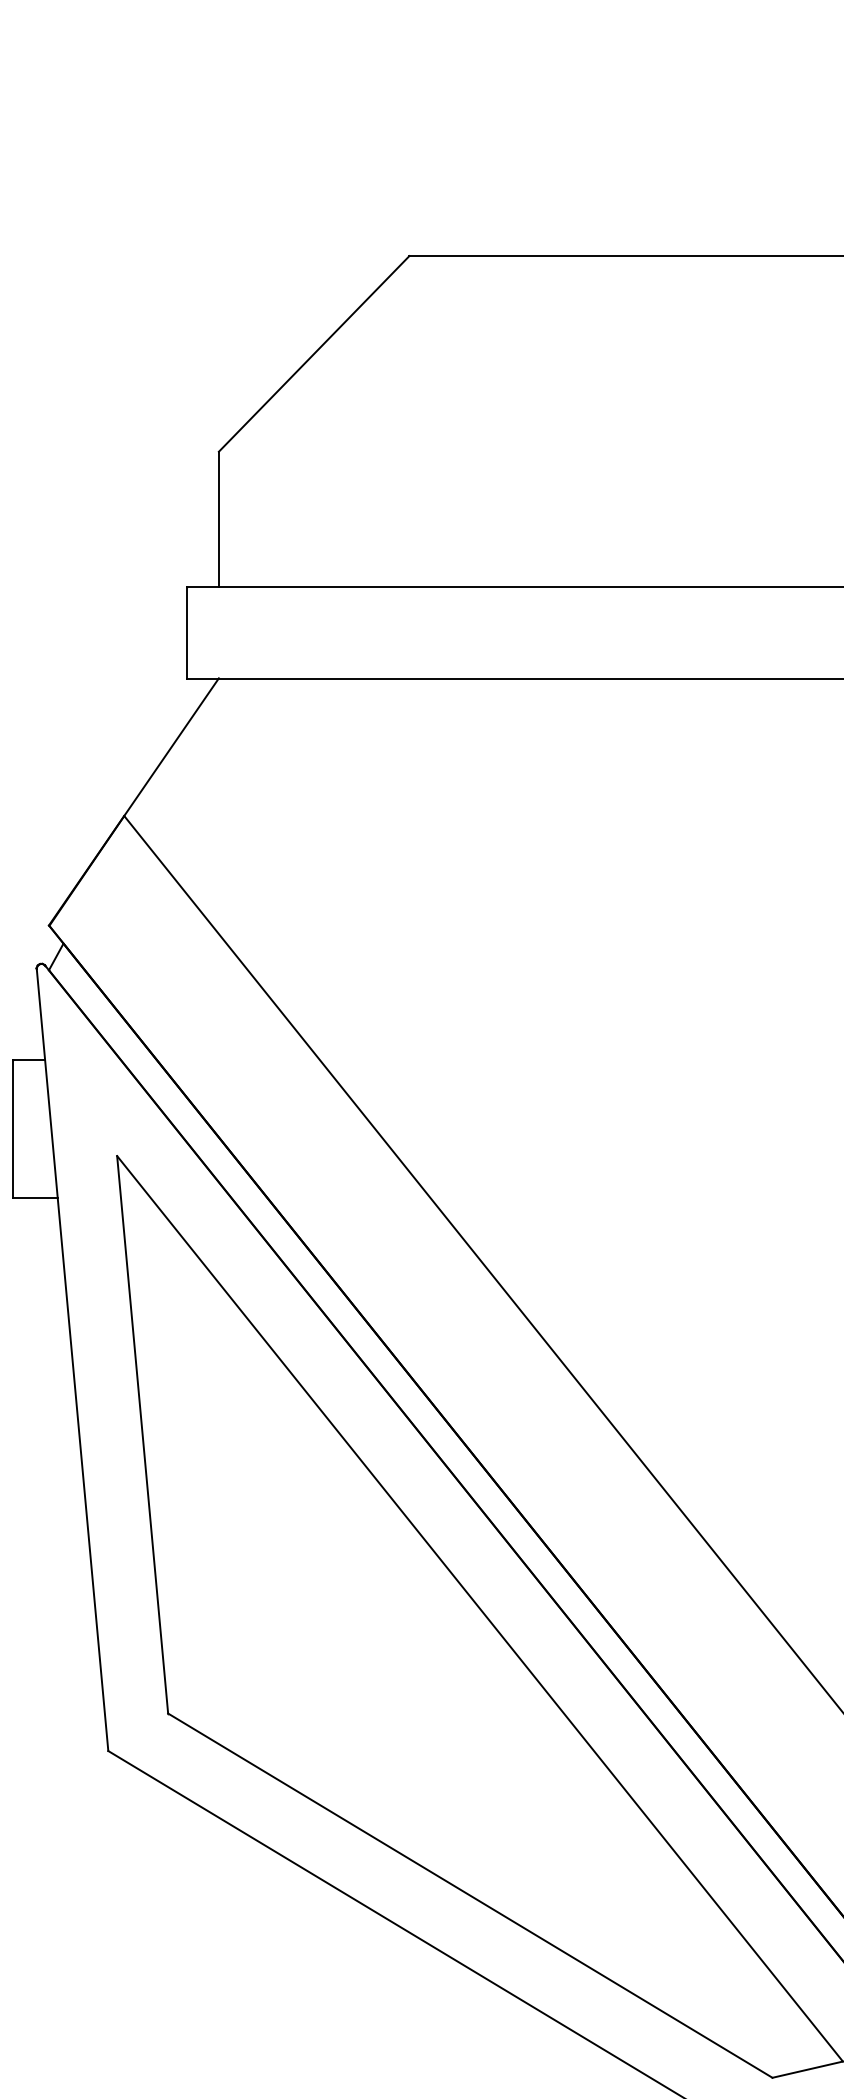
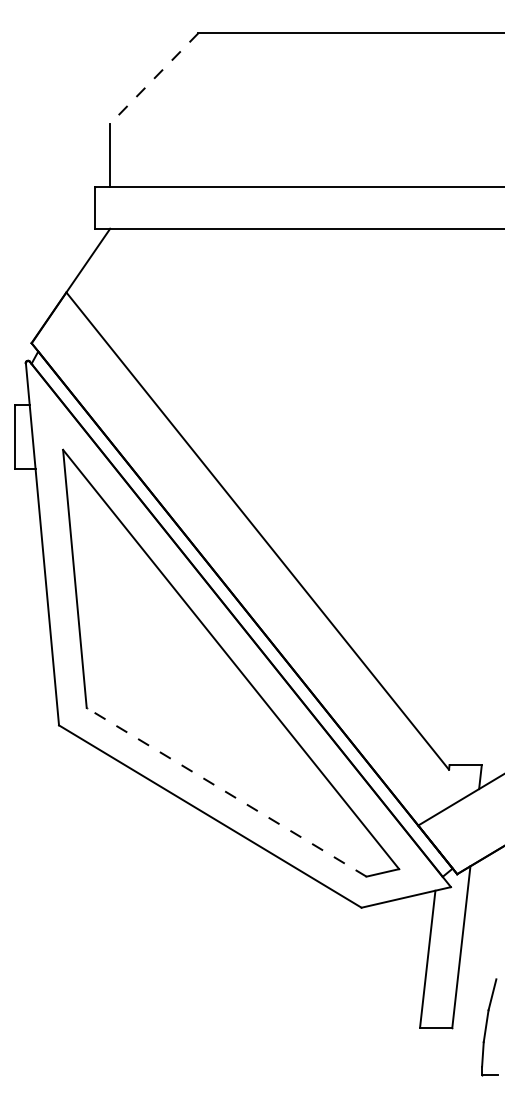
line: (312, 353) -> (153, 78), solid -> dashed
line: (470, 1896) -> (226, 792), solid -> dashed

